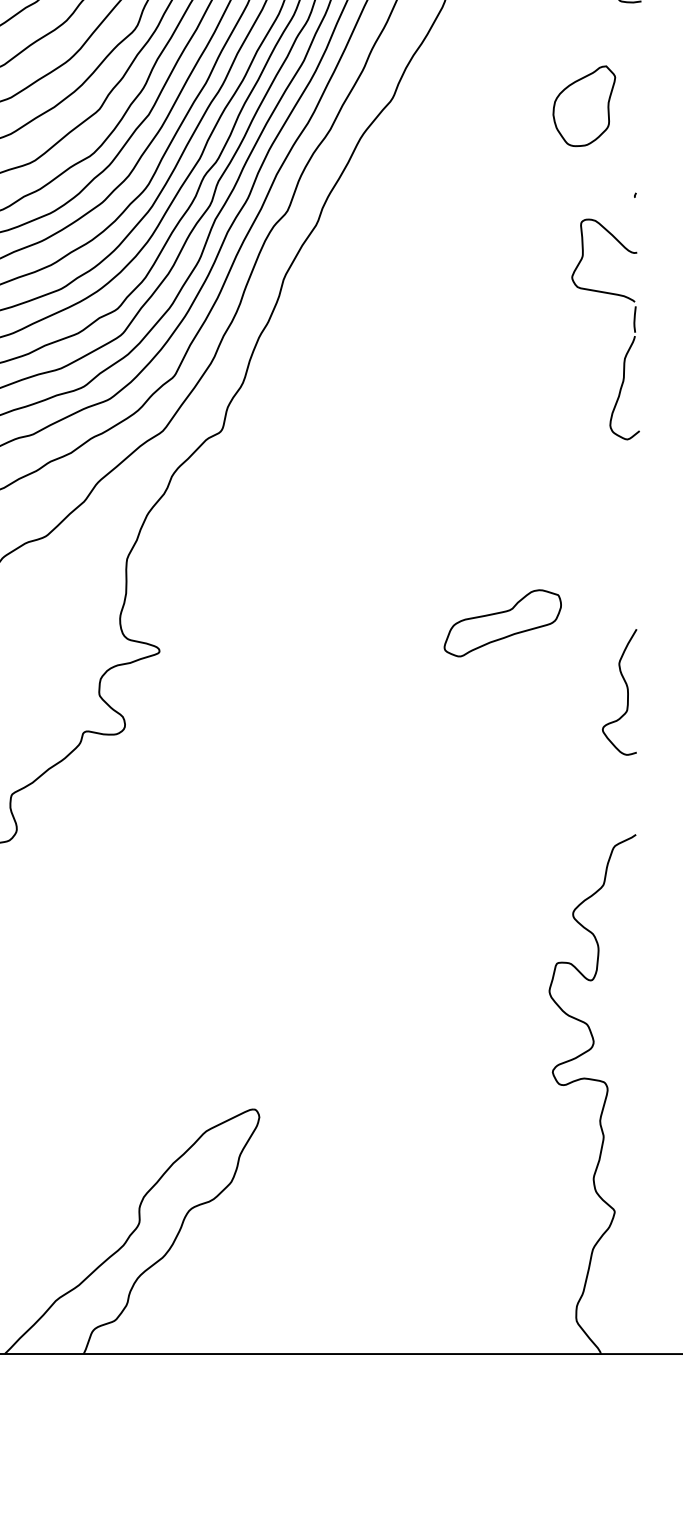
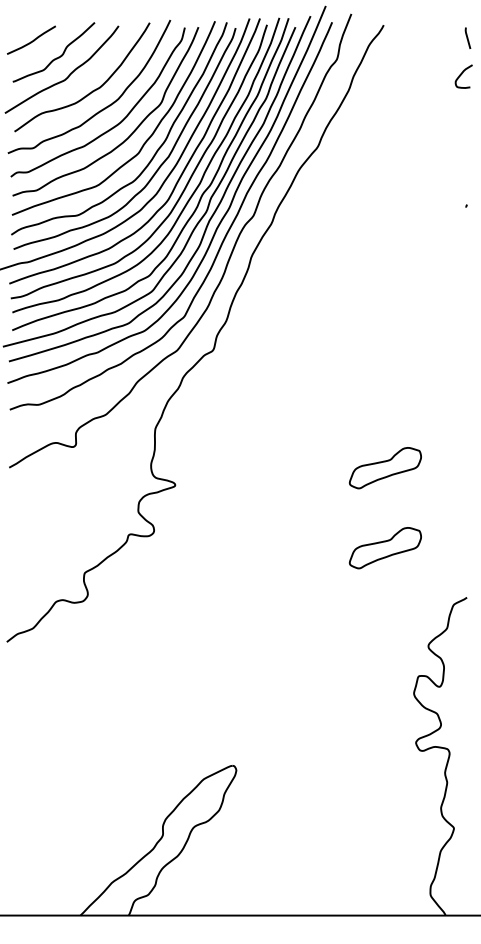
part: (584, 106) -> (435, 151), removed
part: (633, 329) -> (465, 288), removed
curve: (625, 687) -> (460, 507), removed
part: (502, 754) -> (385, 548), added

